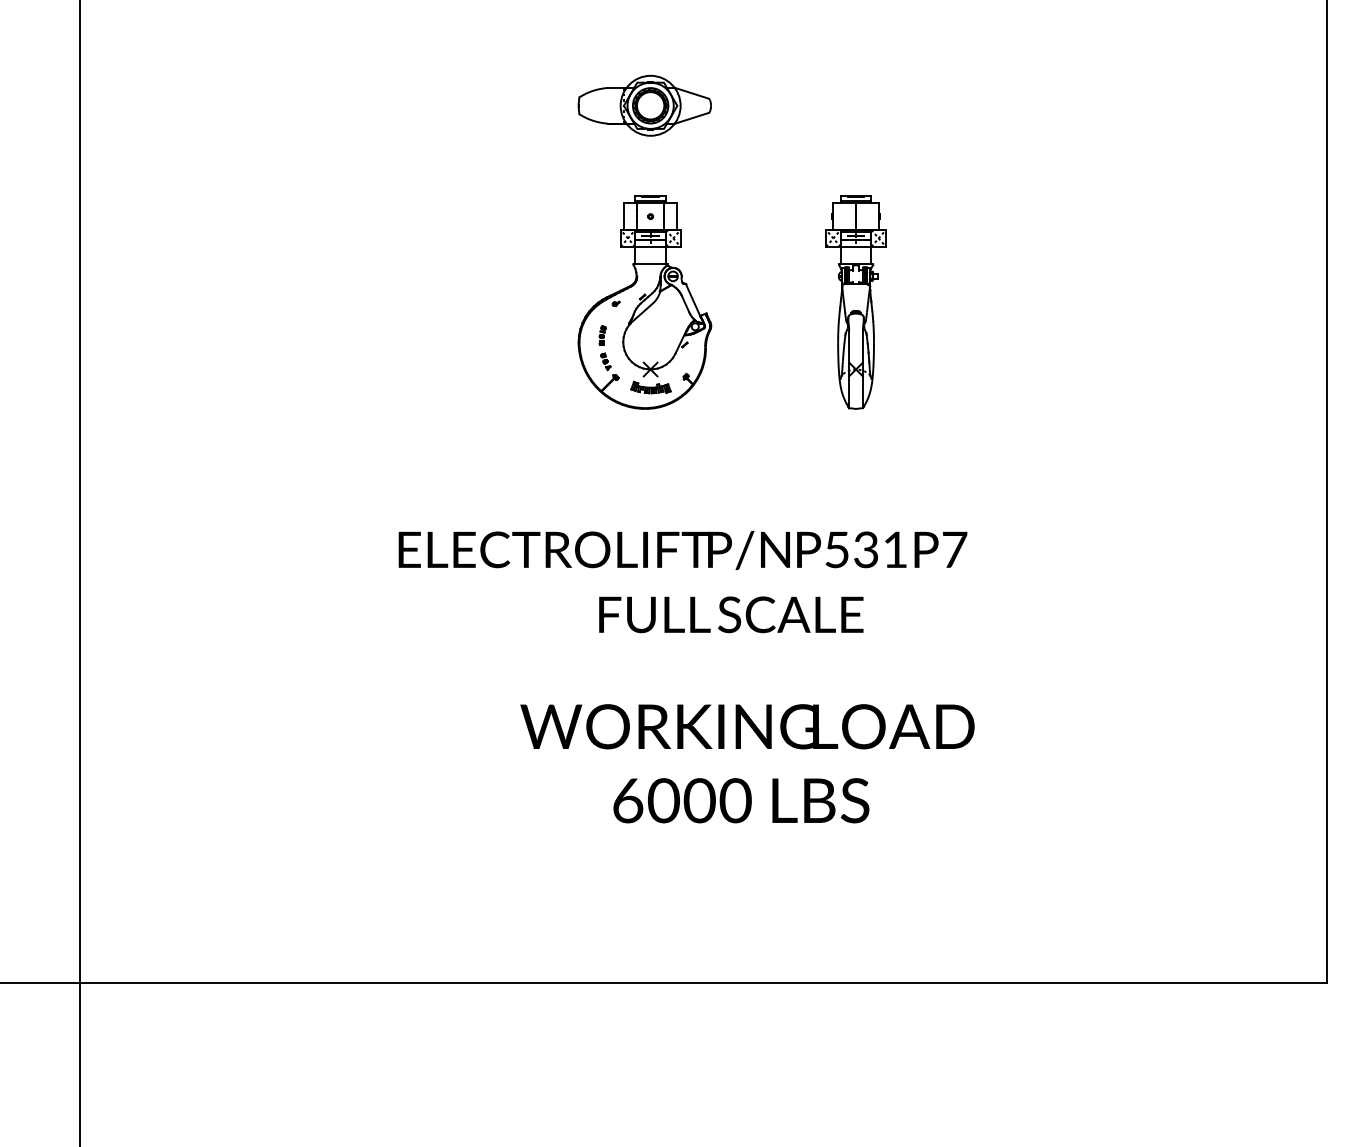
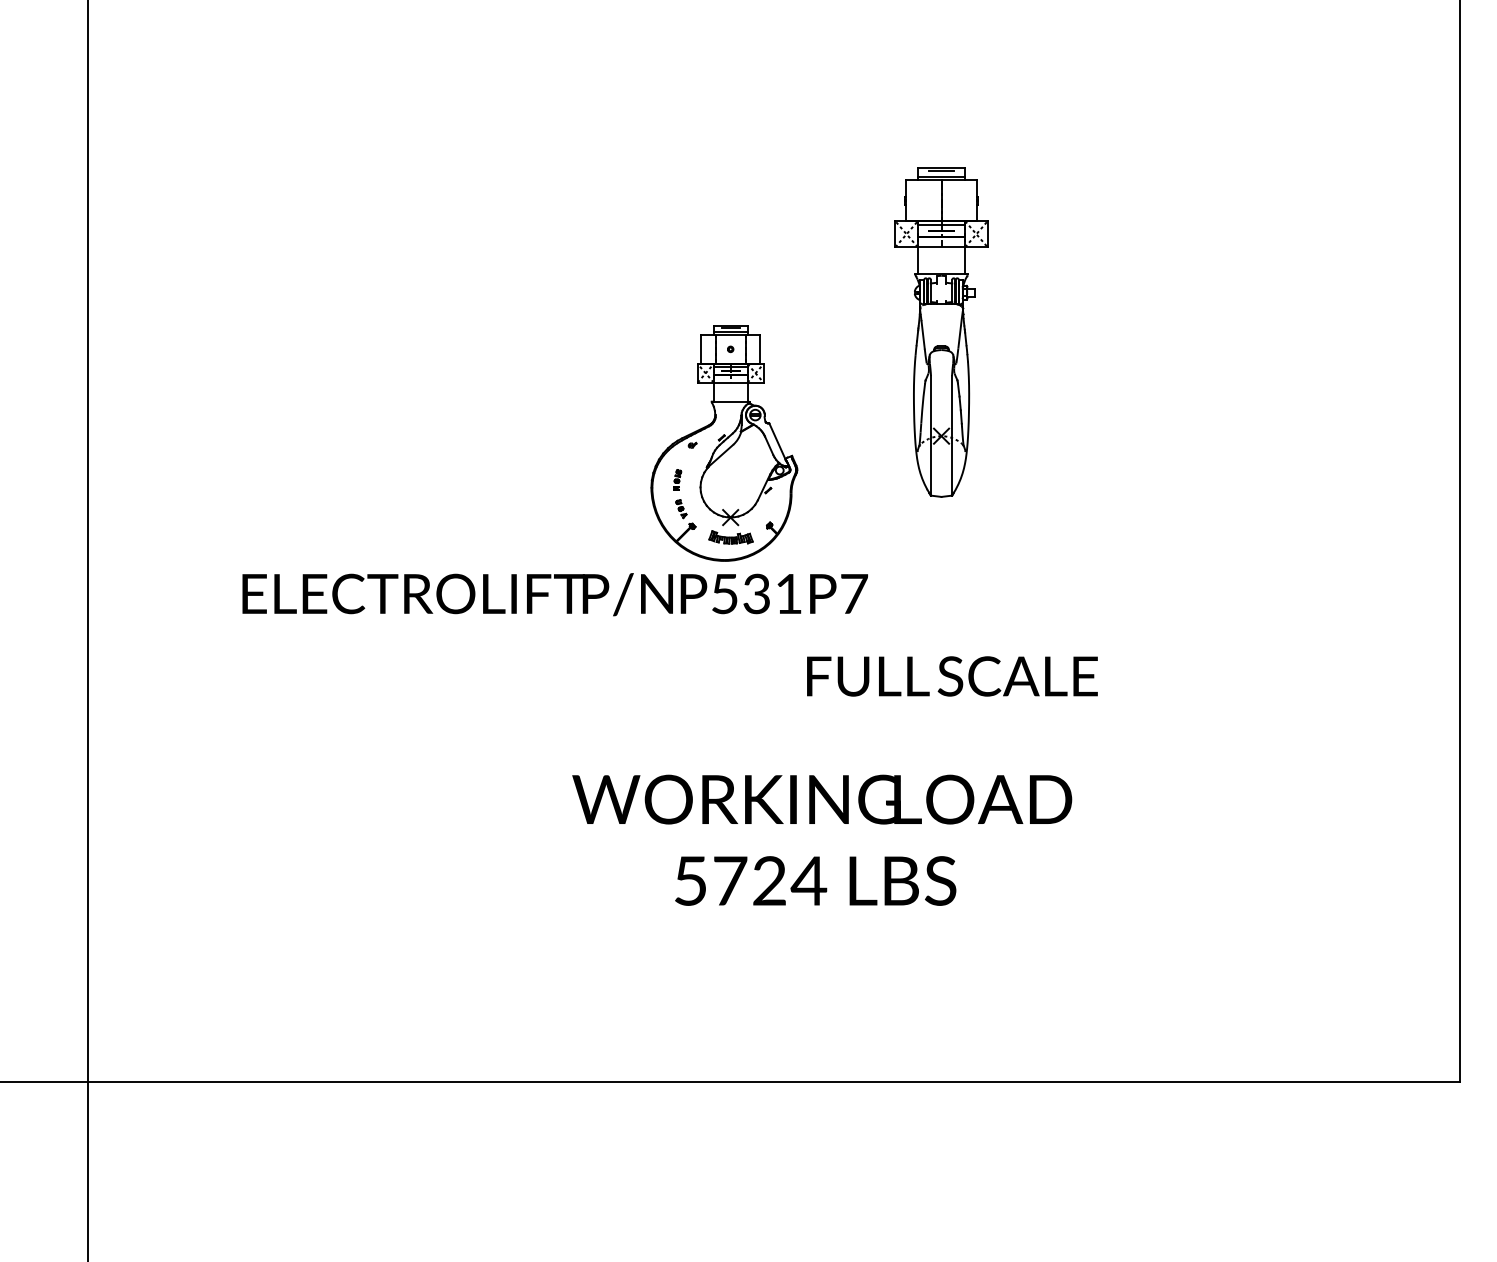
part: (645, 105) -> (709, 116), removed
part: (645, 302) -> (724, 443), moved
part: (855, 302) -> (941, 332), size x1.4
text: (682, 550) -> (554, 594), moved
text: (731, 614) -> (952, 676), moved
text: (682, 800) -> (750, 880), 6000 -> 5724

